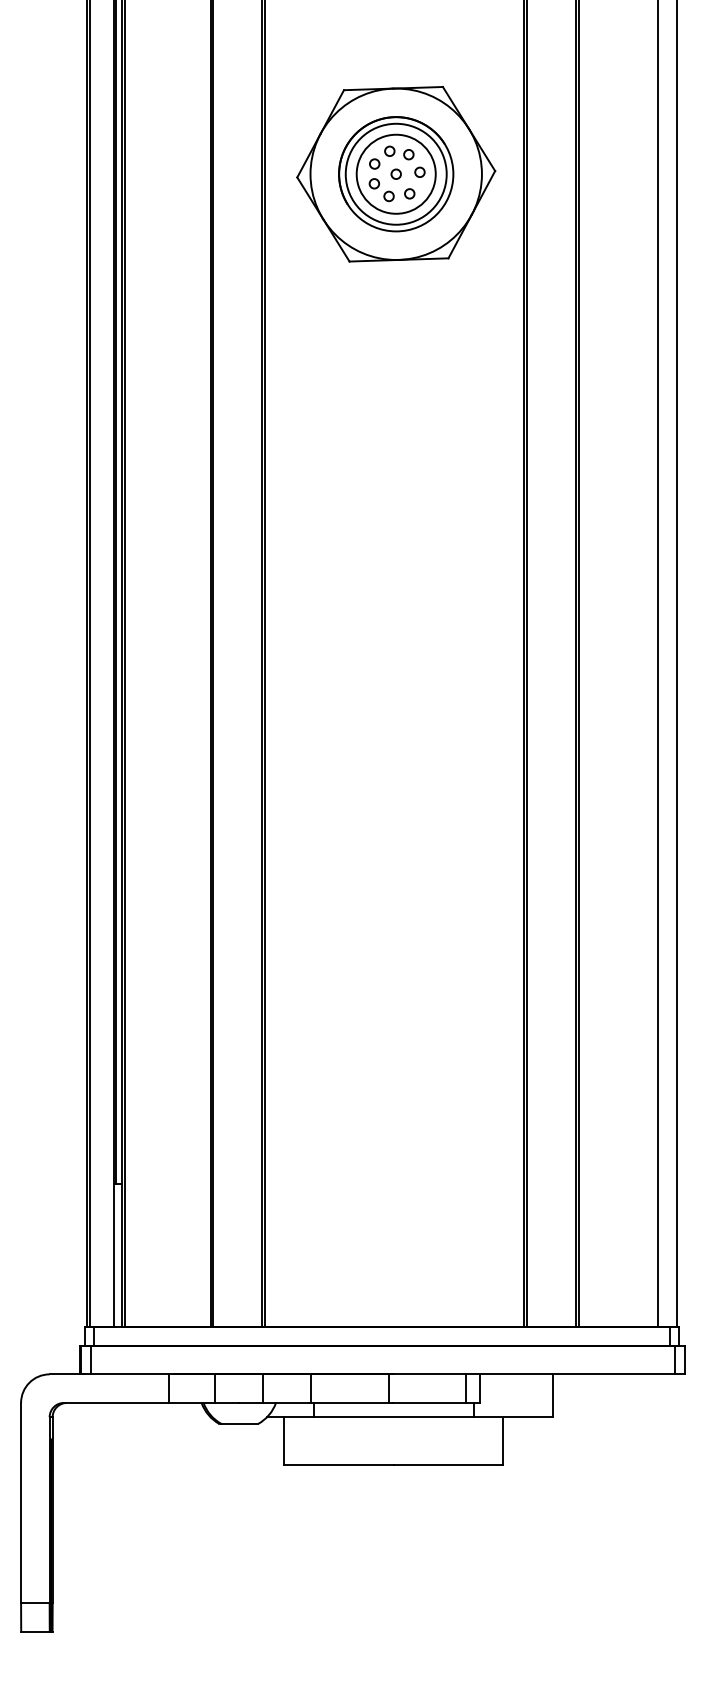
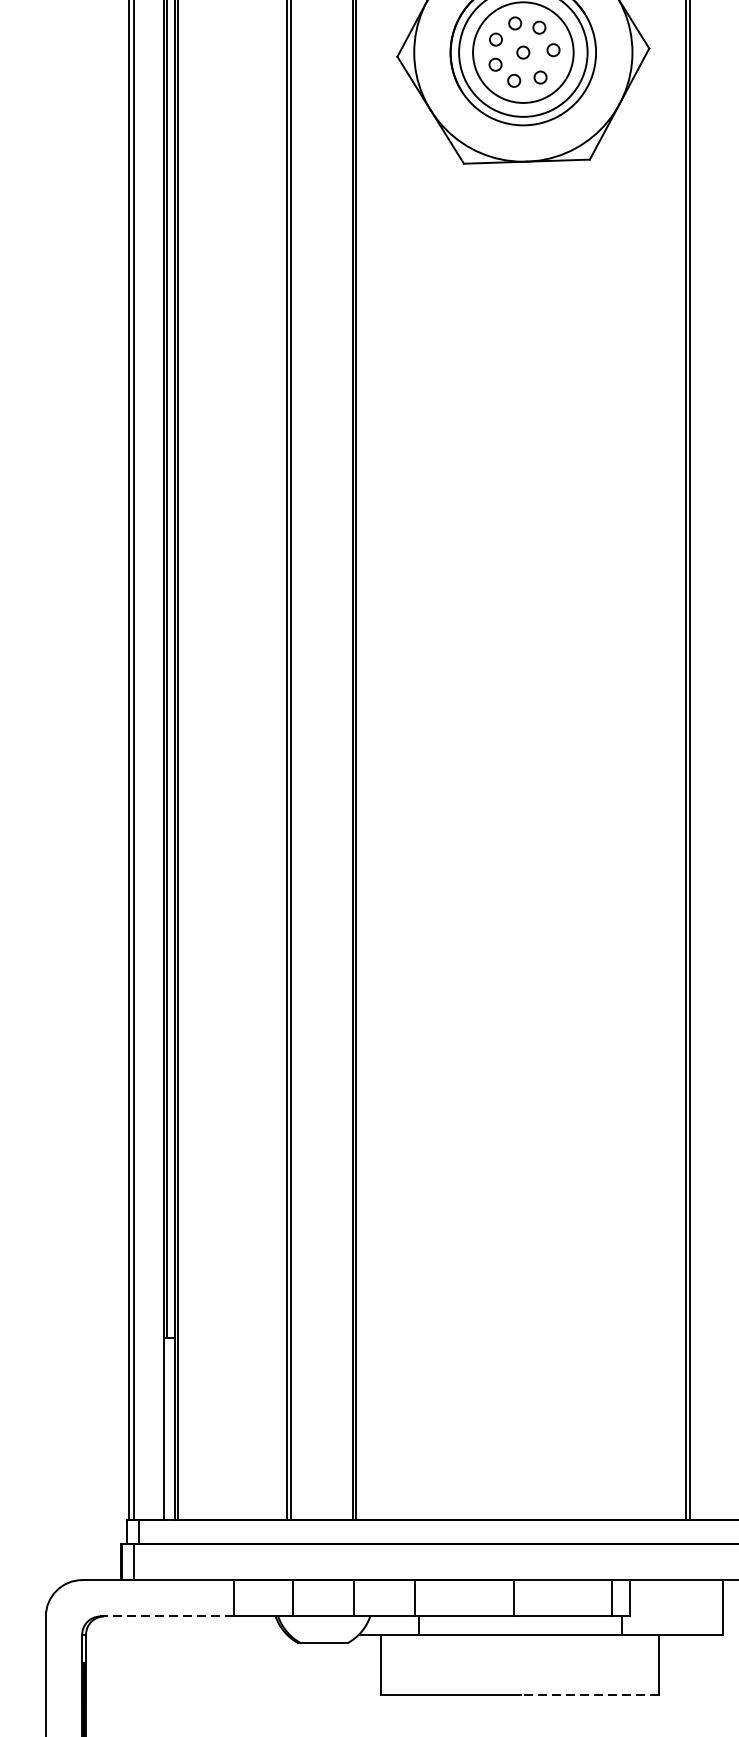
line: (115, 1402) -> (166, 1615), solid -> dashed
line: (447, 1464) -> (588, 1694), solid -> dashed

